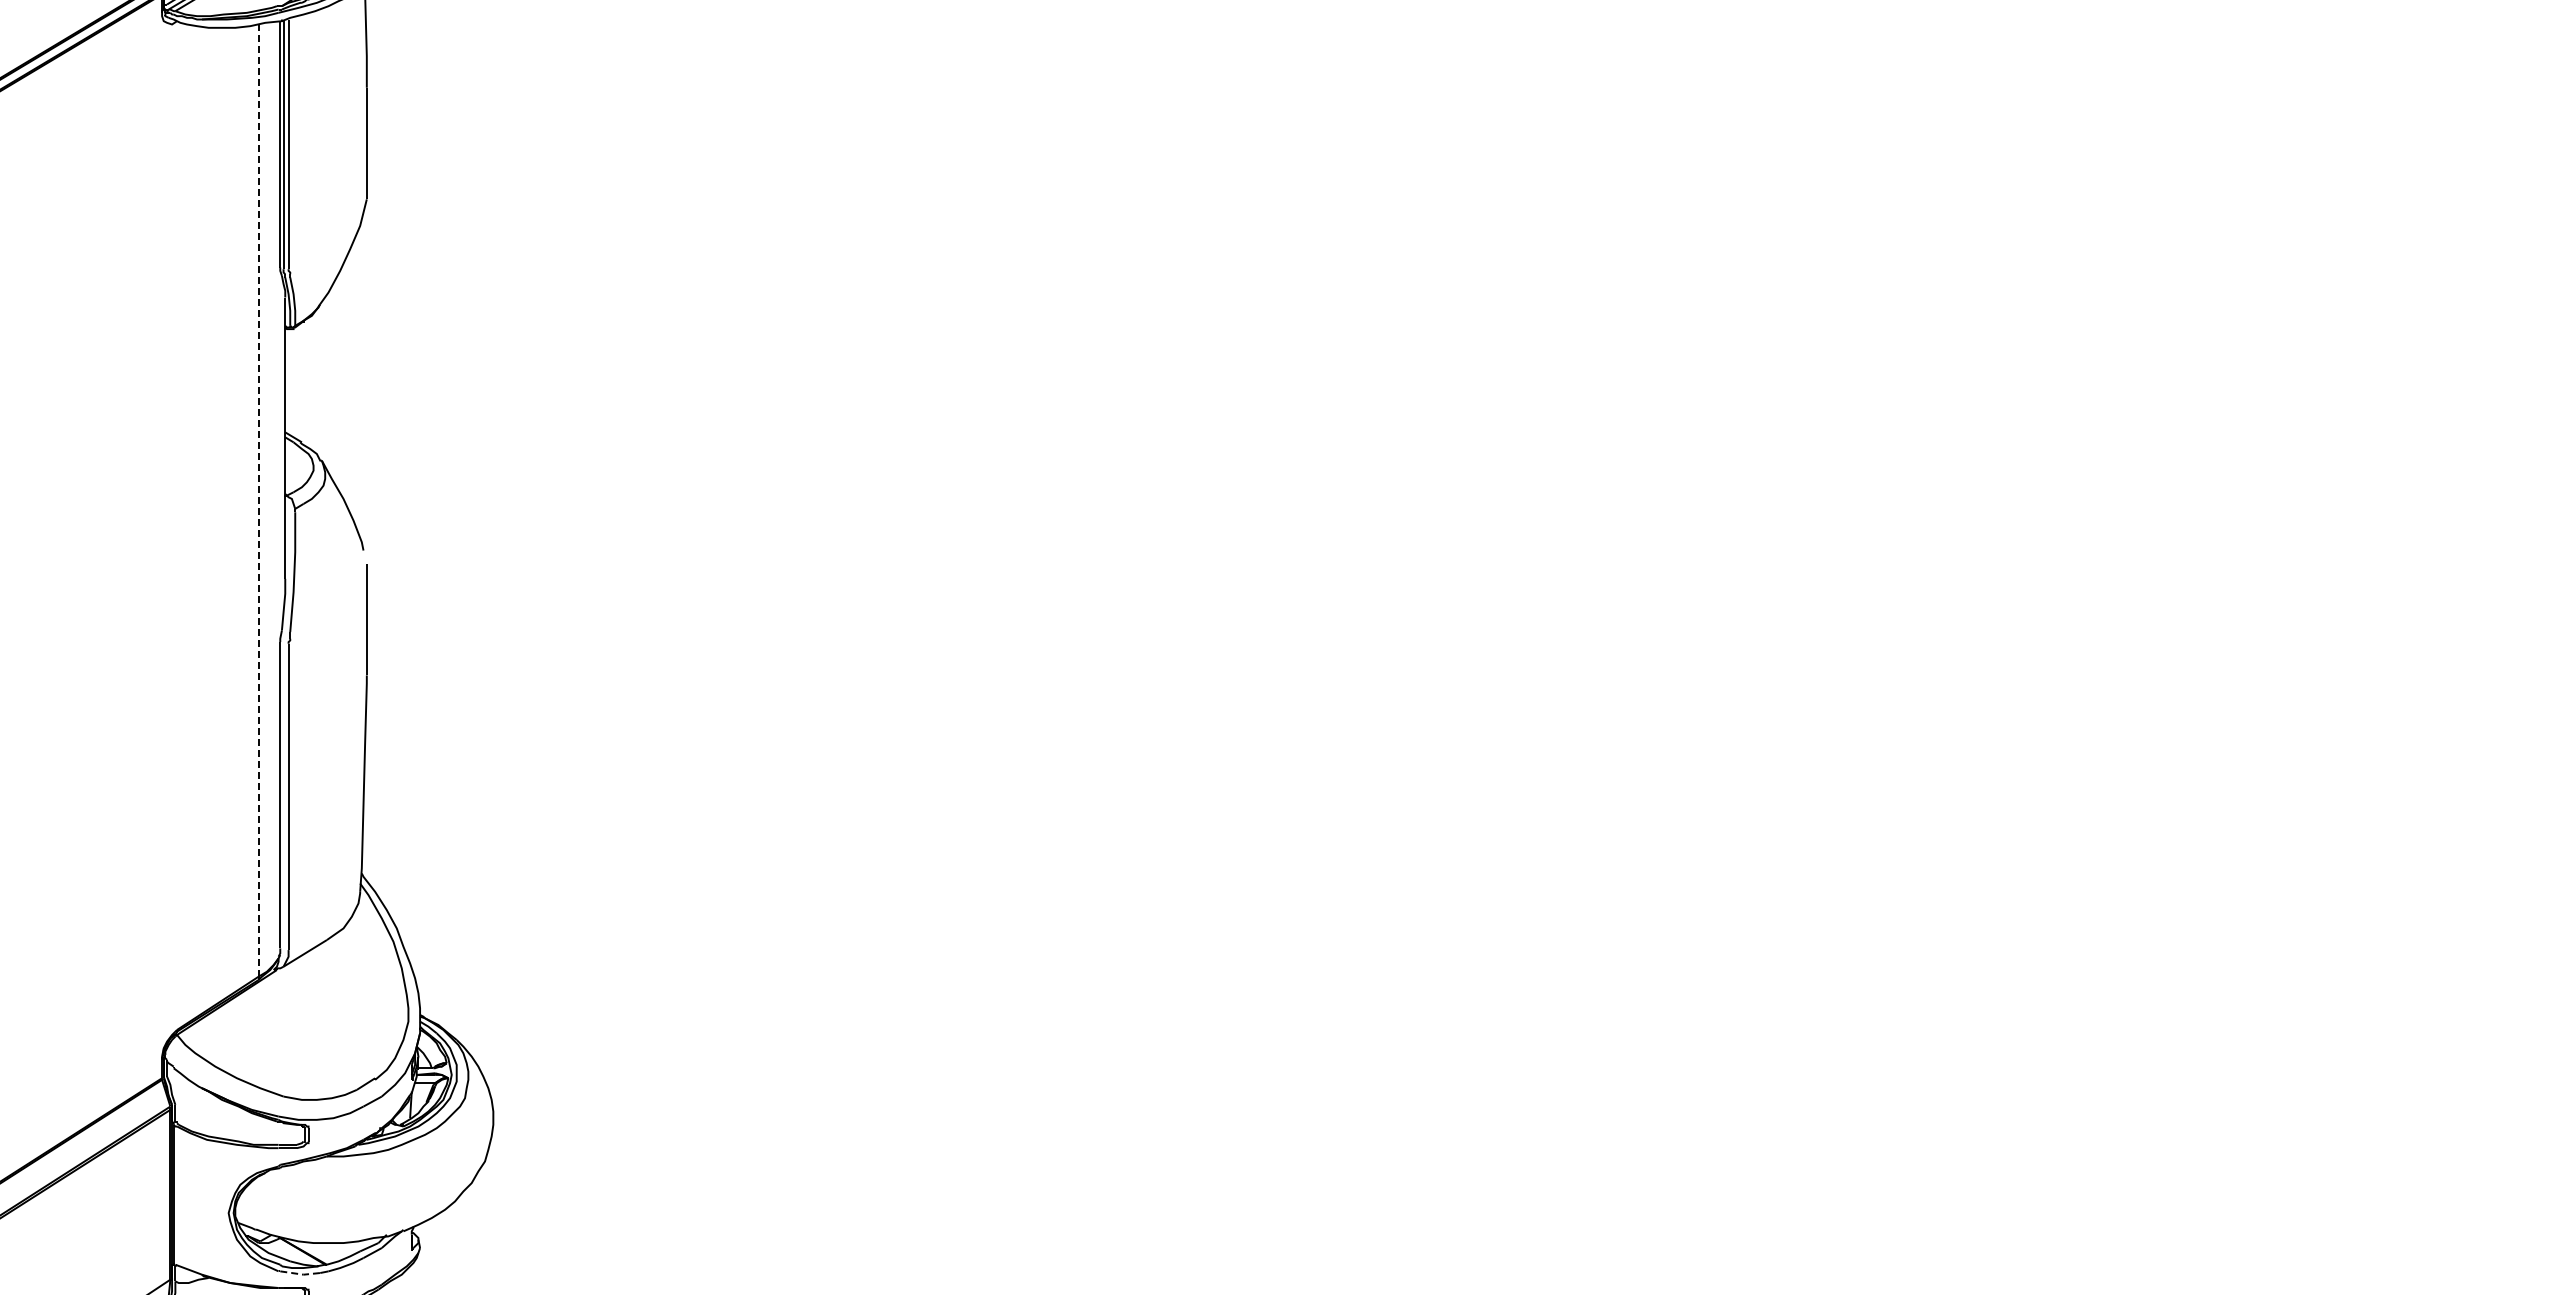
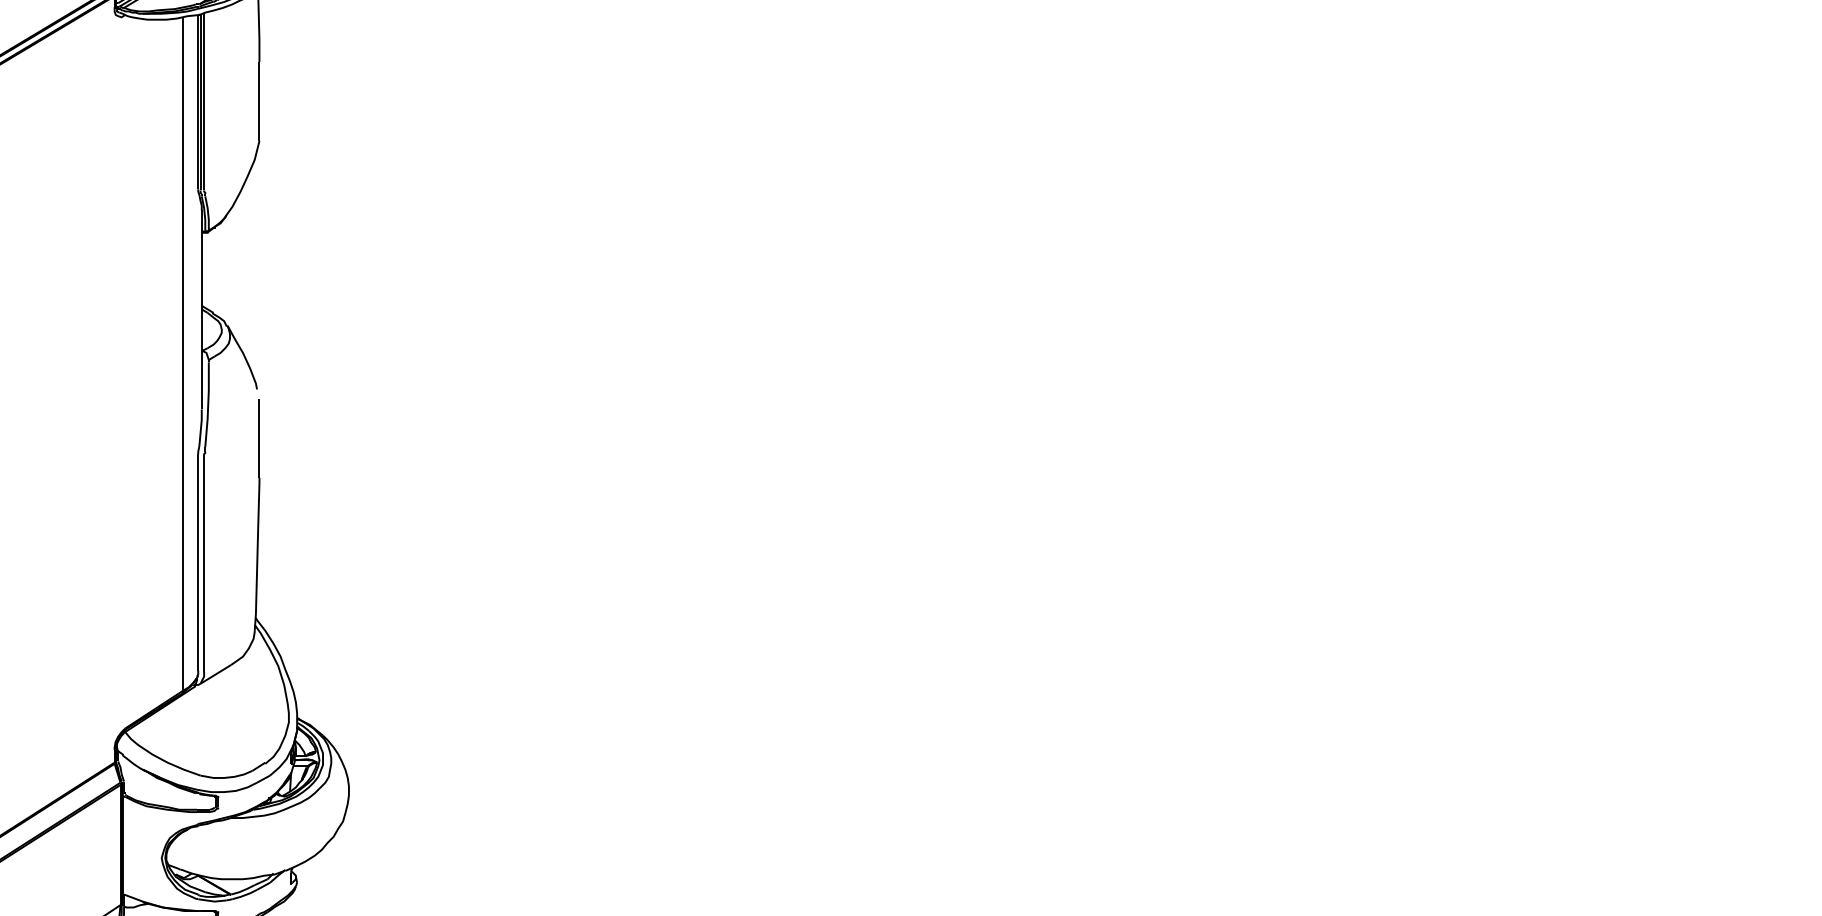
line: (258, 500) -> (182, 354), dashed -> solid
line: (300, 1274) -> (212, 901), dashed -> solid

